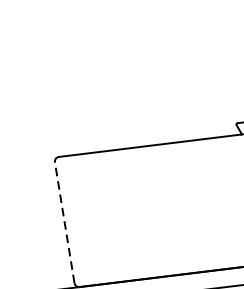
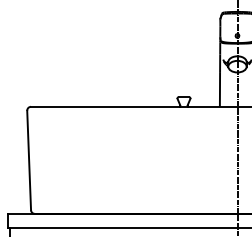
line: (65, 222) -> (29, 160), dashed -> solid

